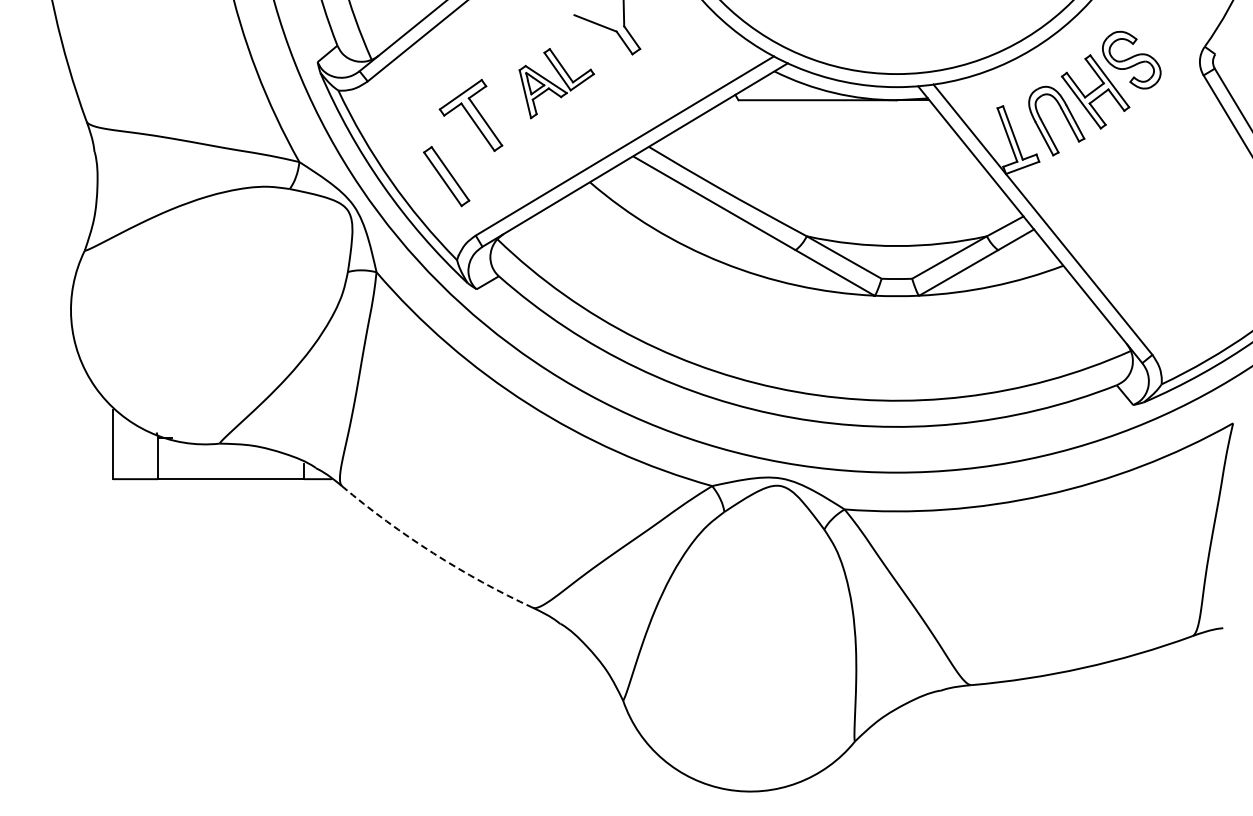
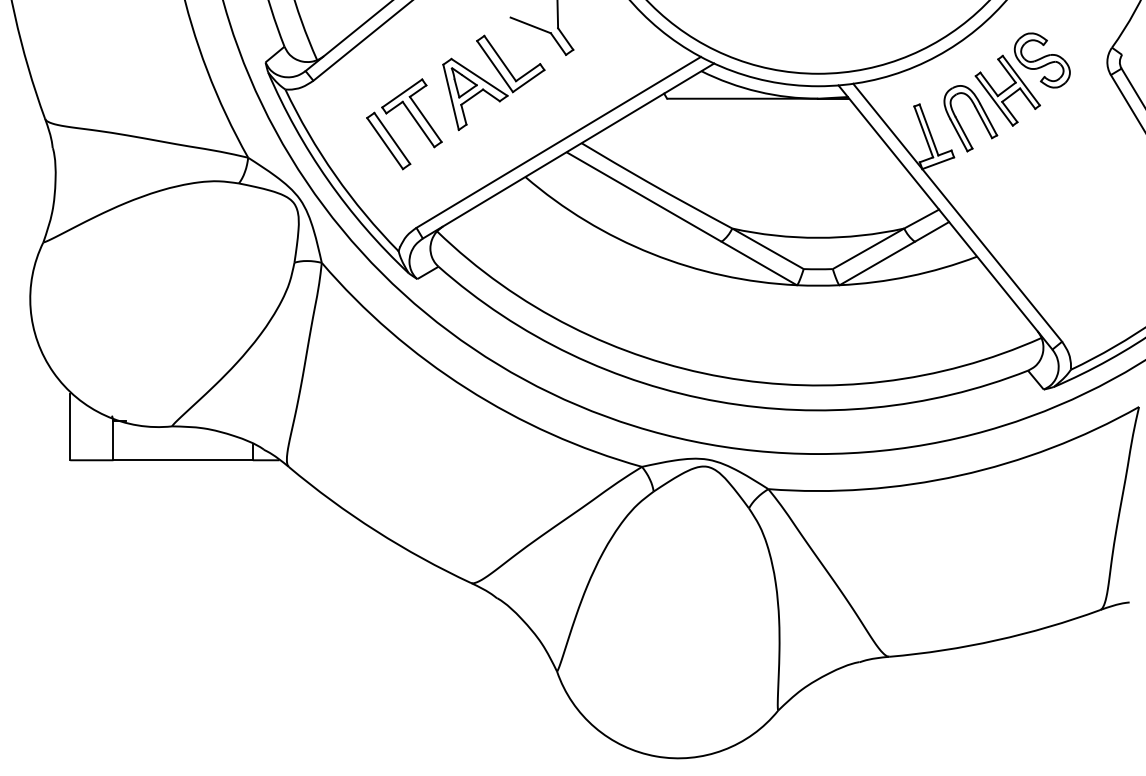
part: (556, 83) -> (493, 82), size x1.43
part: (446, 176) -> (388, 140), moved
arc: (433, 553) -> (376, 531), dashed -> solid

